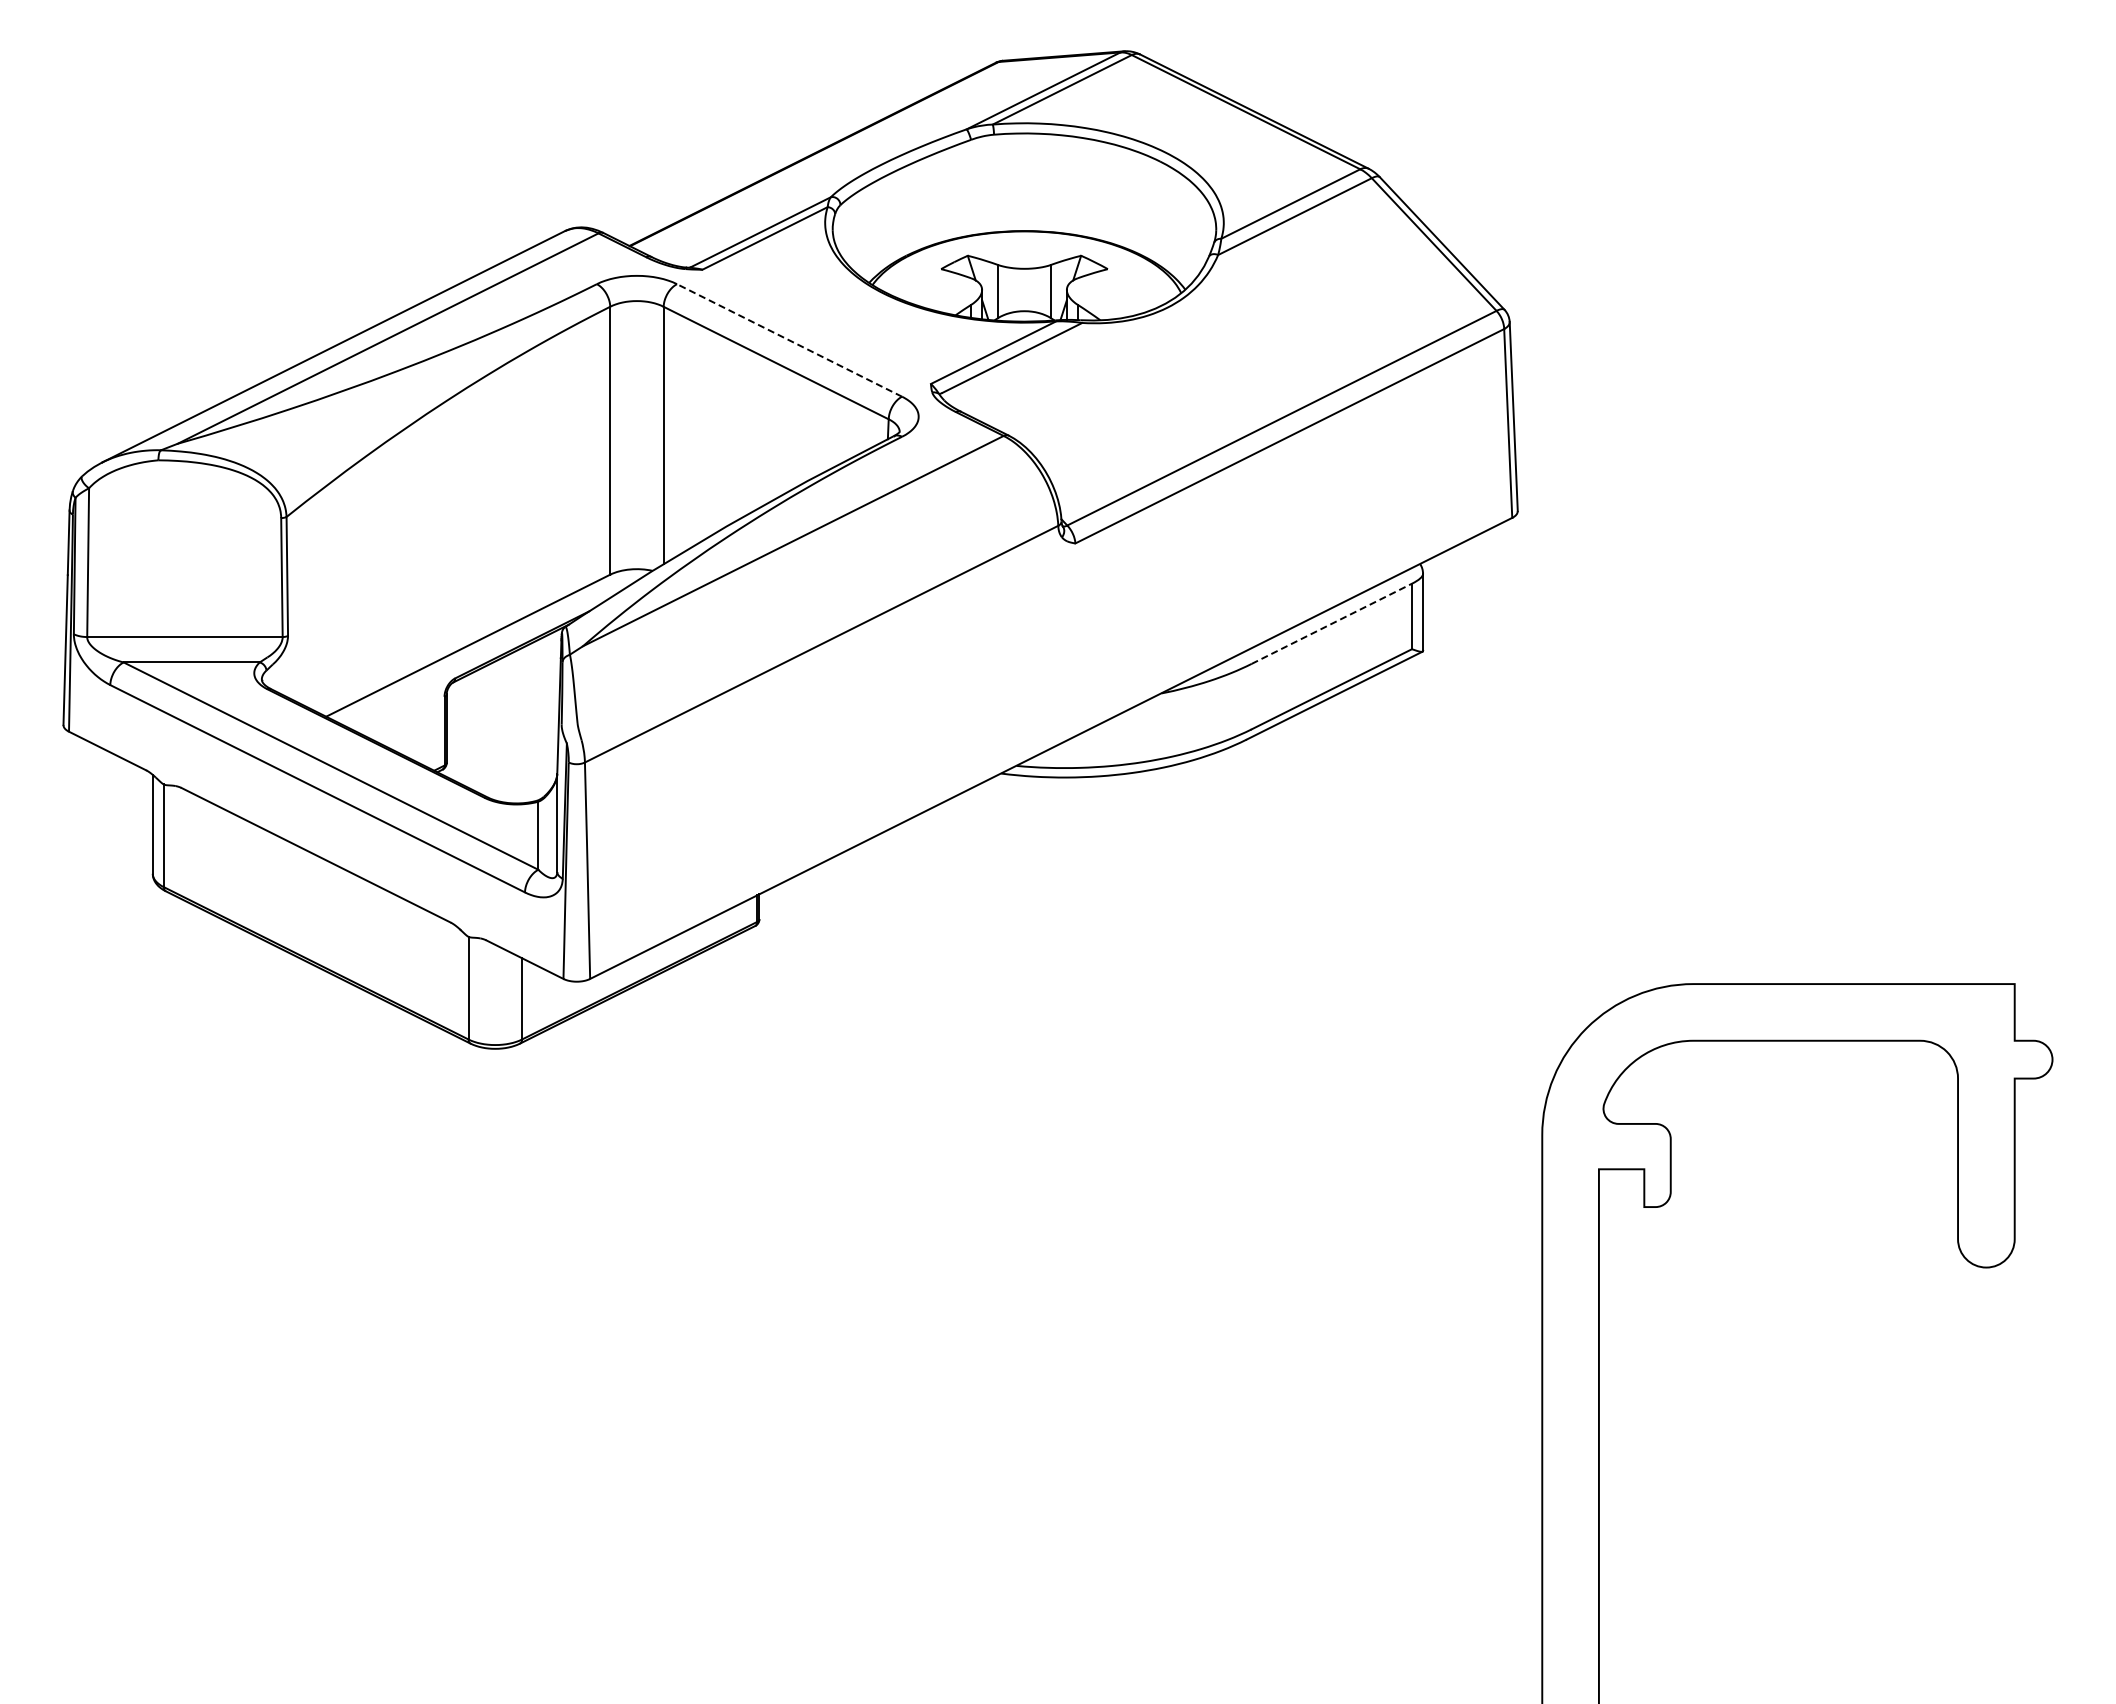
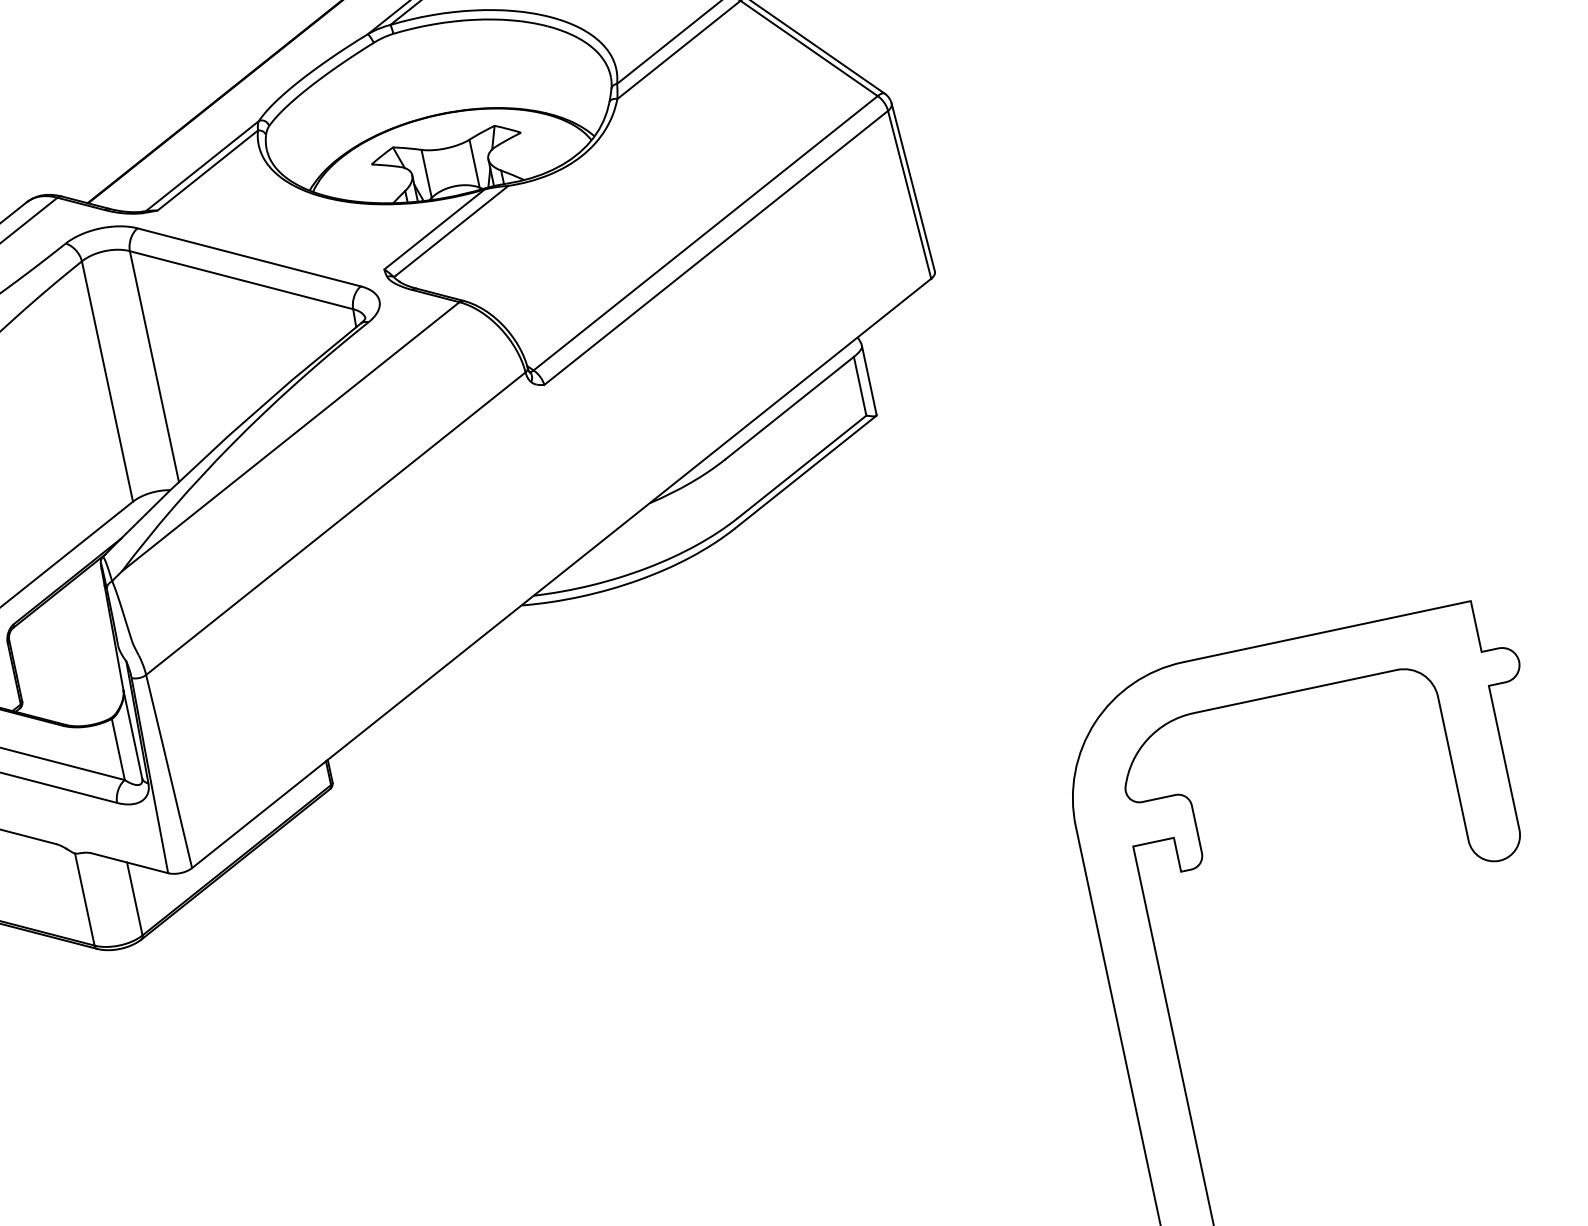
line: (789, 340) -> (249, 257), dashed -> solid
line: (1331, 623) -> (789, 407), dashed -> solid

